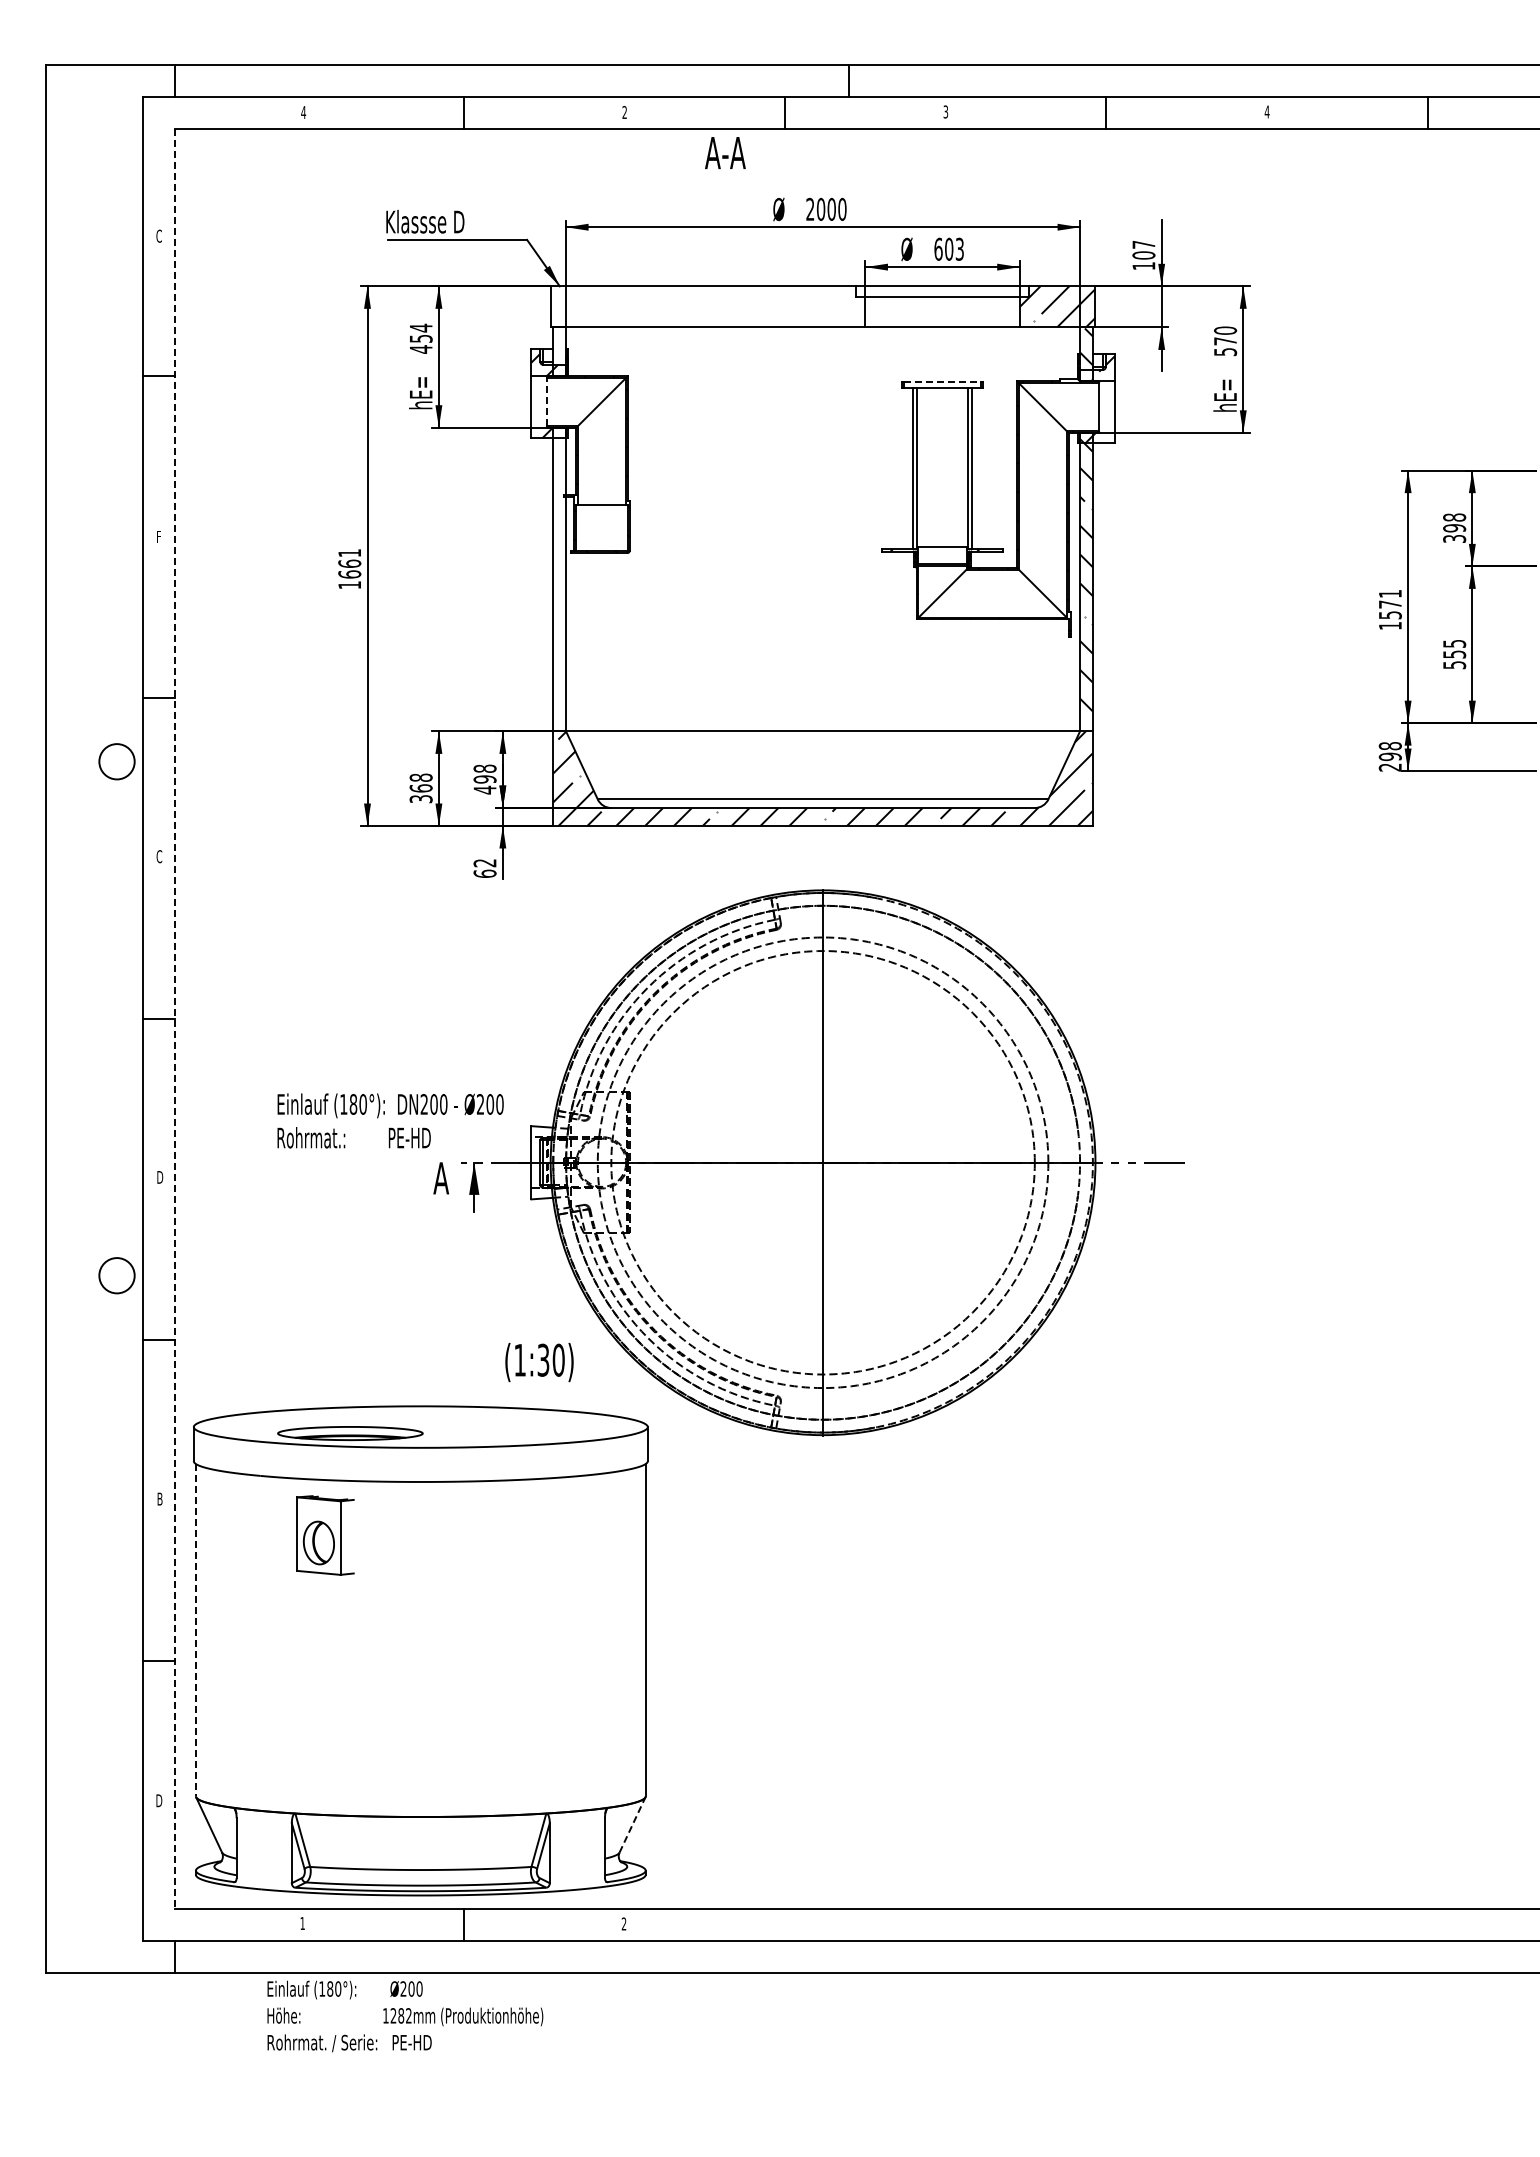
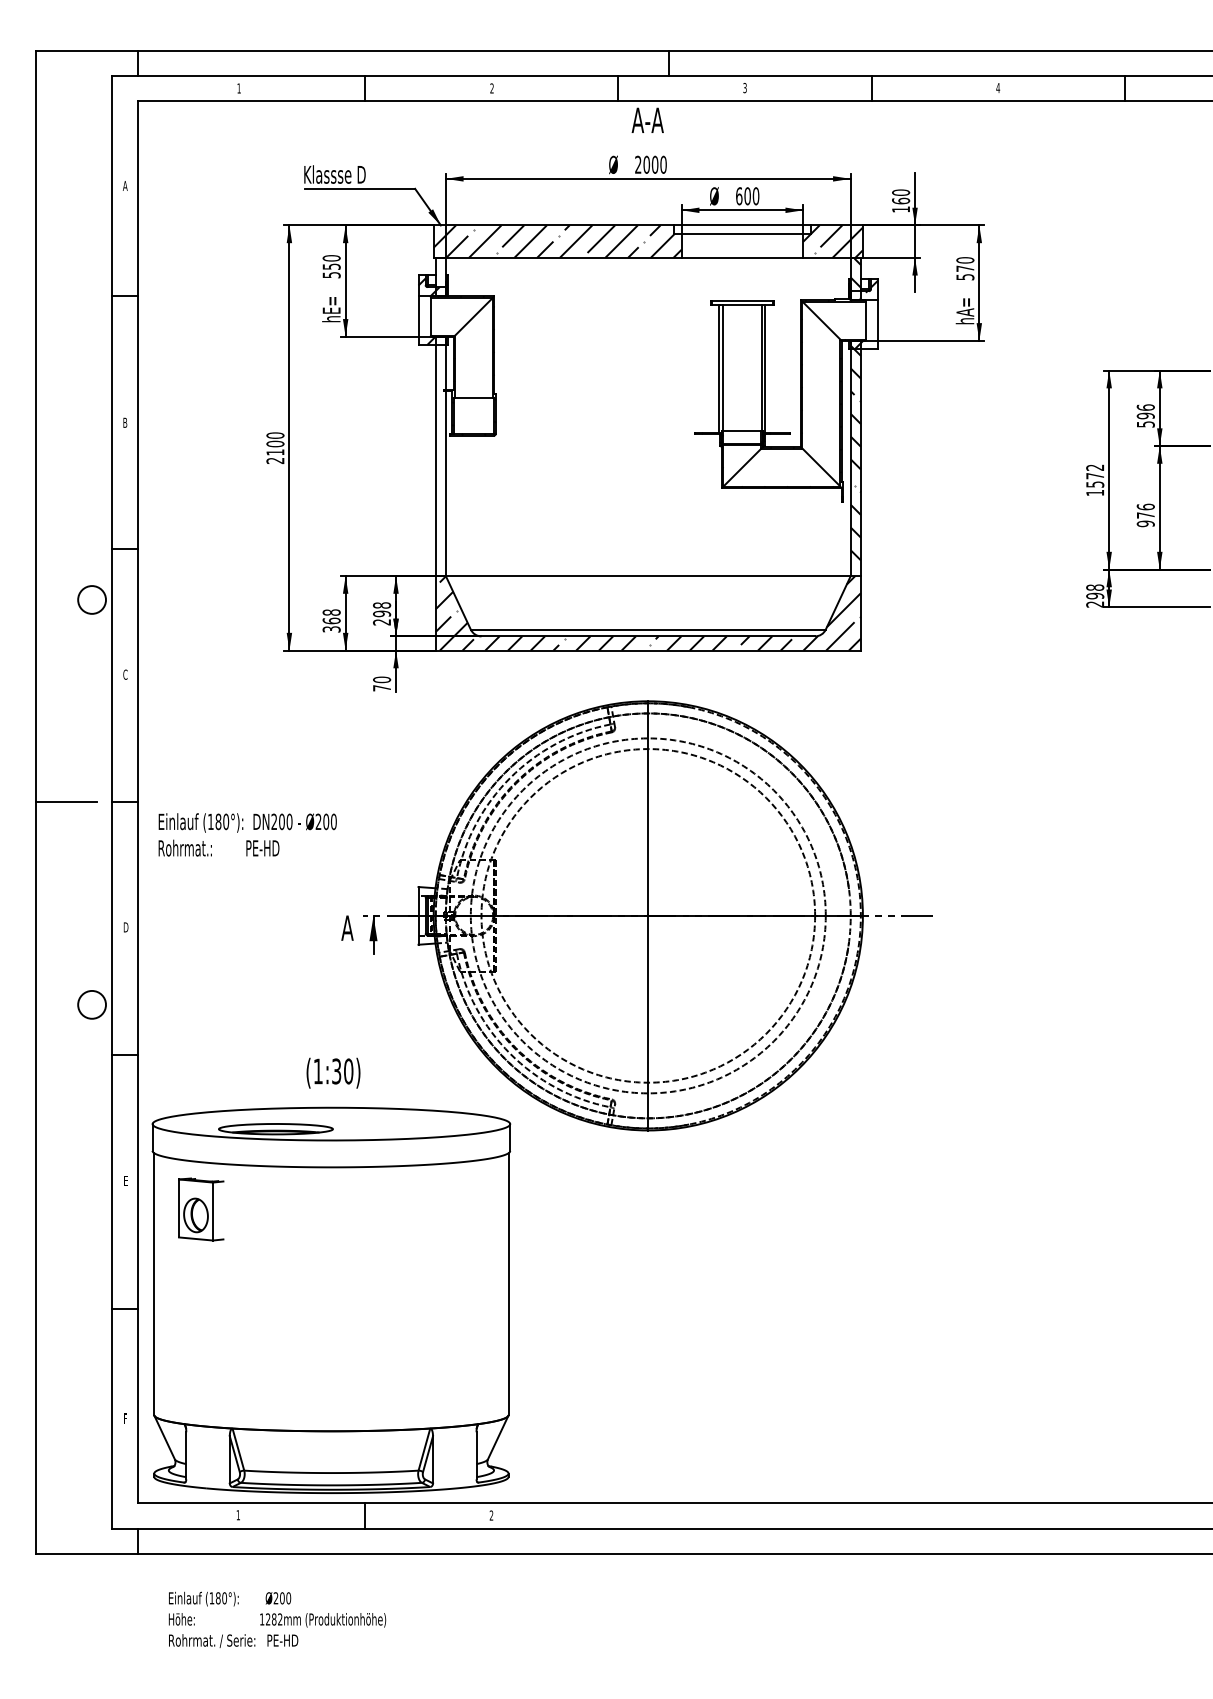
text: (303, 112) -> (238, 88), 4 -> 1
text: (725, 152) -> (647, 119), moved
text: (159, 235) -> (125, 185), C -> A
text: (959, 248) -> (755, 195), 603 -> 600
text: (1143, 249) -> (900, 196), 107 -> 160
hatch: (707, 306) -> (557, 241), added
text: (420, 338) -> (331, 266), 454 -> 550
line: (943, 382) -> (743, 301), dashed -> solid
text: (1225, 390) -> (965, 307), hE= -> hA=
line: (546, 401) -> (430, 316), dashed -> solid
text: (1454, 527) -> (1145, 415), 398 -> 596
text: (158, 536) -> (124, 422), F -> B
text: (349, 569) -> (275, 448), 1661 -> 2100
text: (1389, 593) -> (1094, 467), 1571 -> 1572
text: (1454, 654) -> (1145, 515), 555 -> 976
text: (484, 789) -> (381, 621), 498 -> 298
text: (484, 868) -> (381, 684), 62 -> 70
line: (84, 1018) -> (66, 802), added
line: (174, 1018) -> (137, 802), dashed -> solid
text: (390, 1120) -> (247, 834), moved
text: (539, 1362) -> (333, 1073), moved
text: (159, 1498) -> (125, 1180), B -> E
part: (325, 1535) -> (201, 1209), moved
line: (195, 1630) -> (153, 1284), dashed -> solid
text: (159, 1800) -> (125, 1418), D -> F
line: (632, 1824) -> (498, 1437), dashed -> solid
text: (405, 2016) -> (277, 1619), moved

